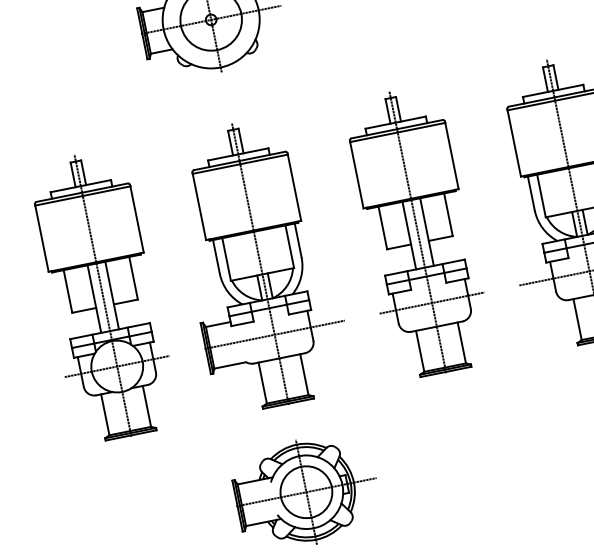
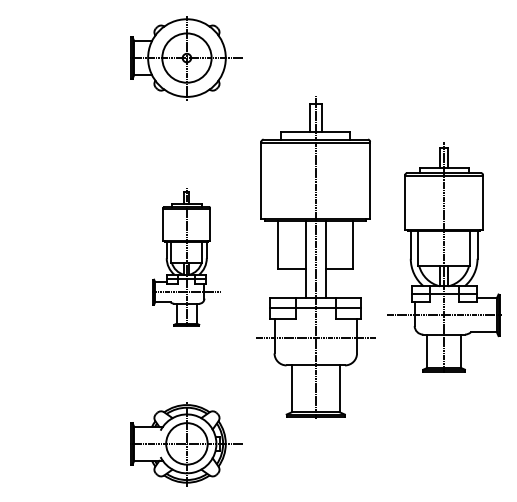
part: (416, 232) -> (314, 257), size x1.4
part: (259, 264) -> (186, 257), size x0.6
part: (103, 295) -> (58, 257), removed

